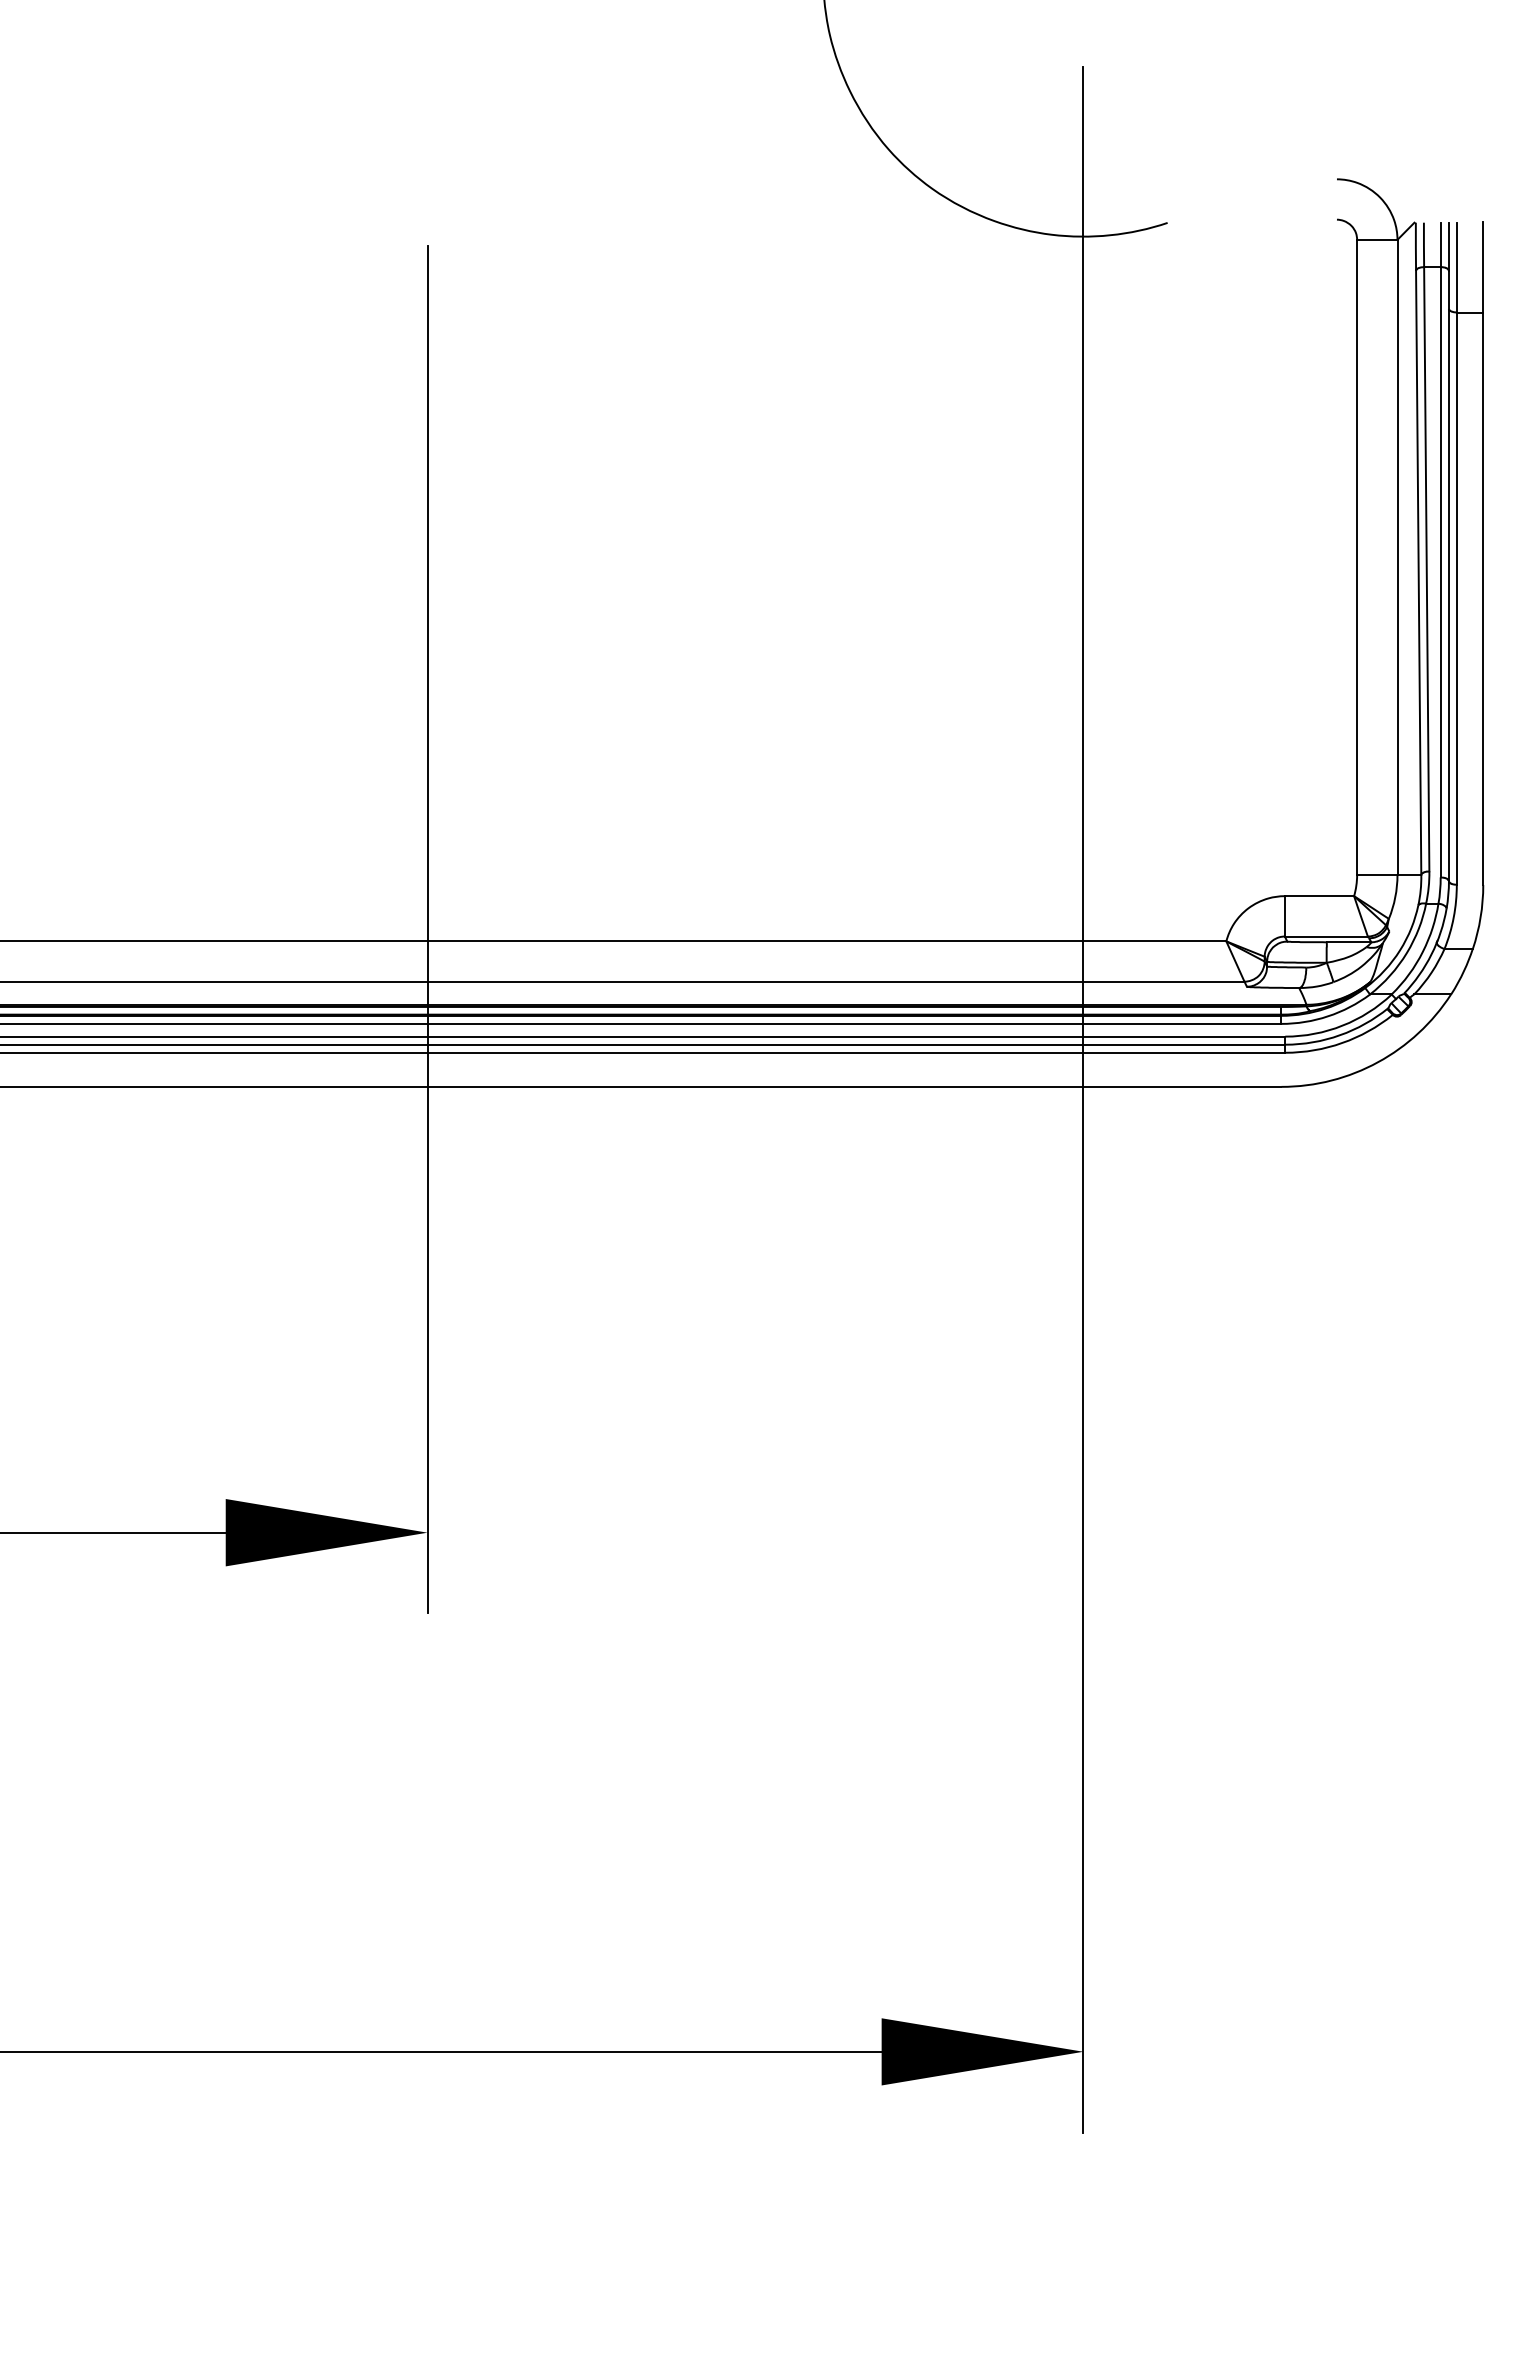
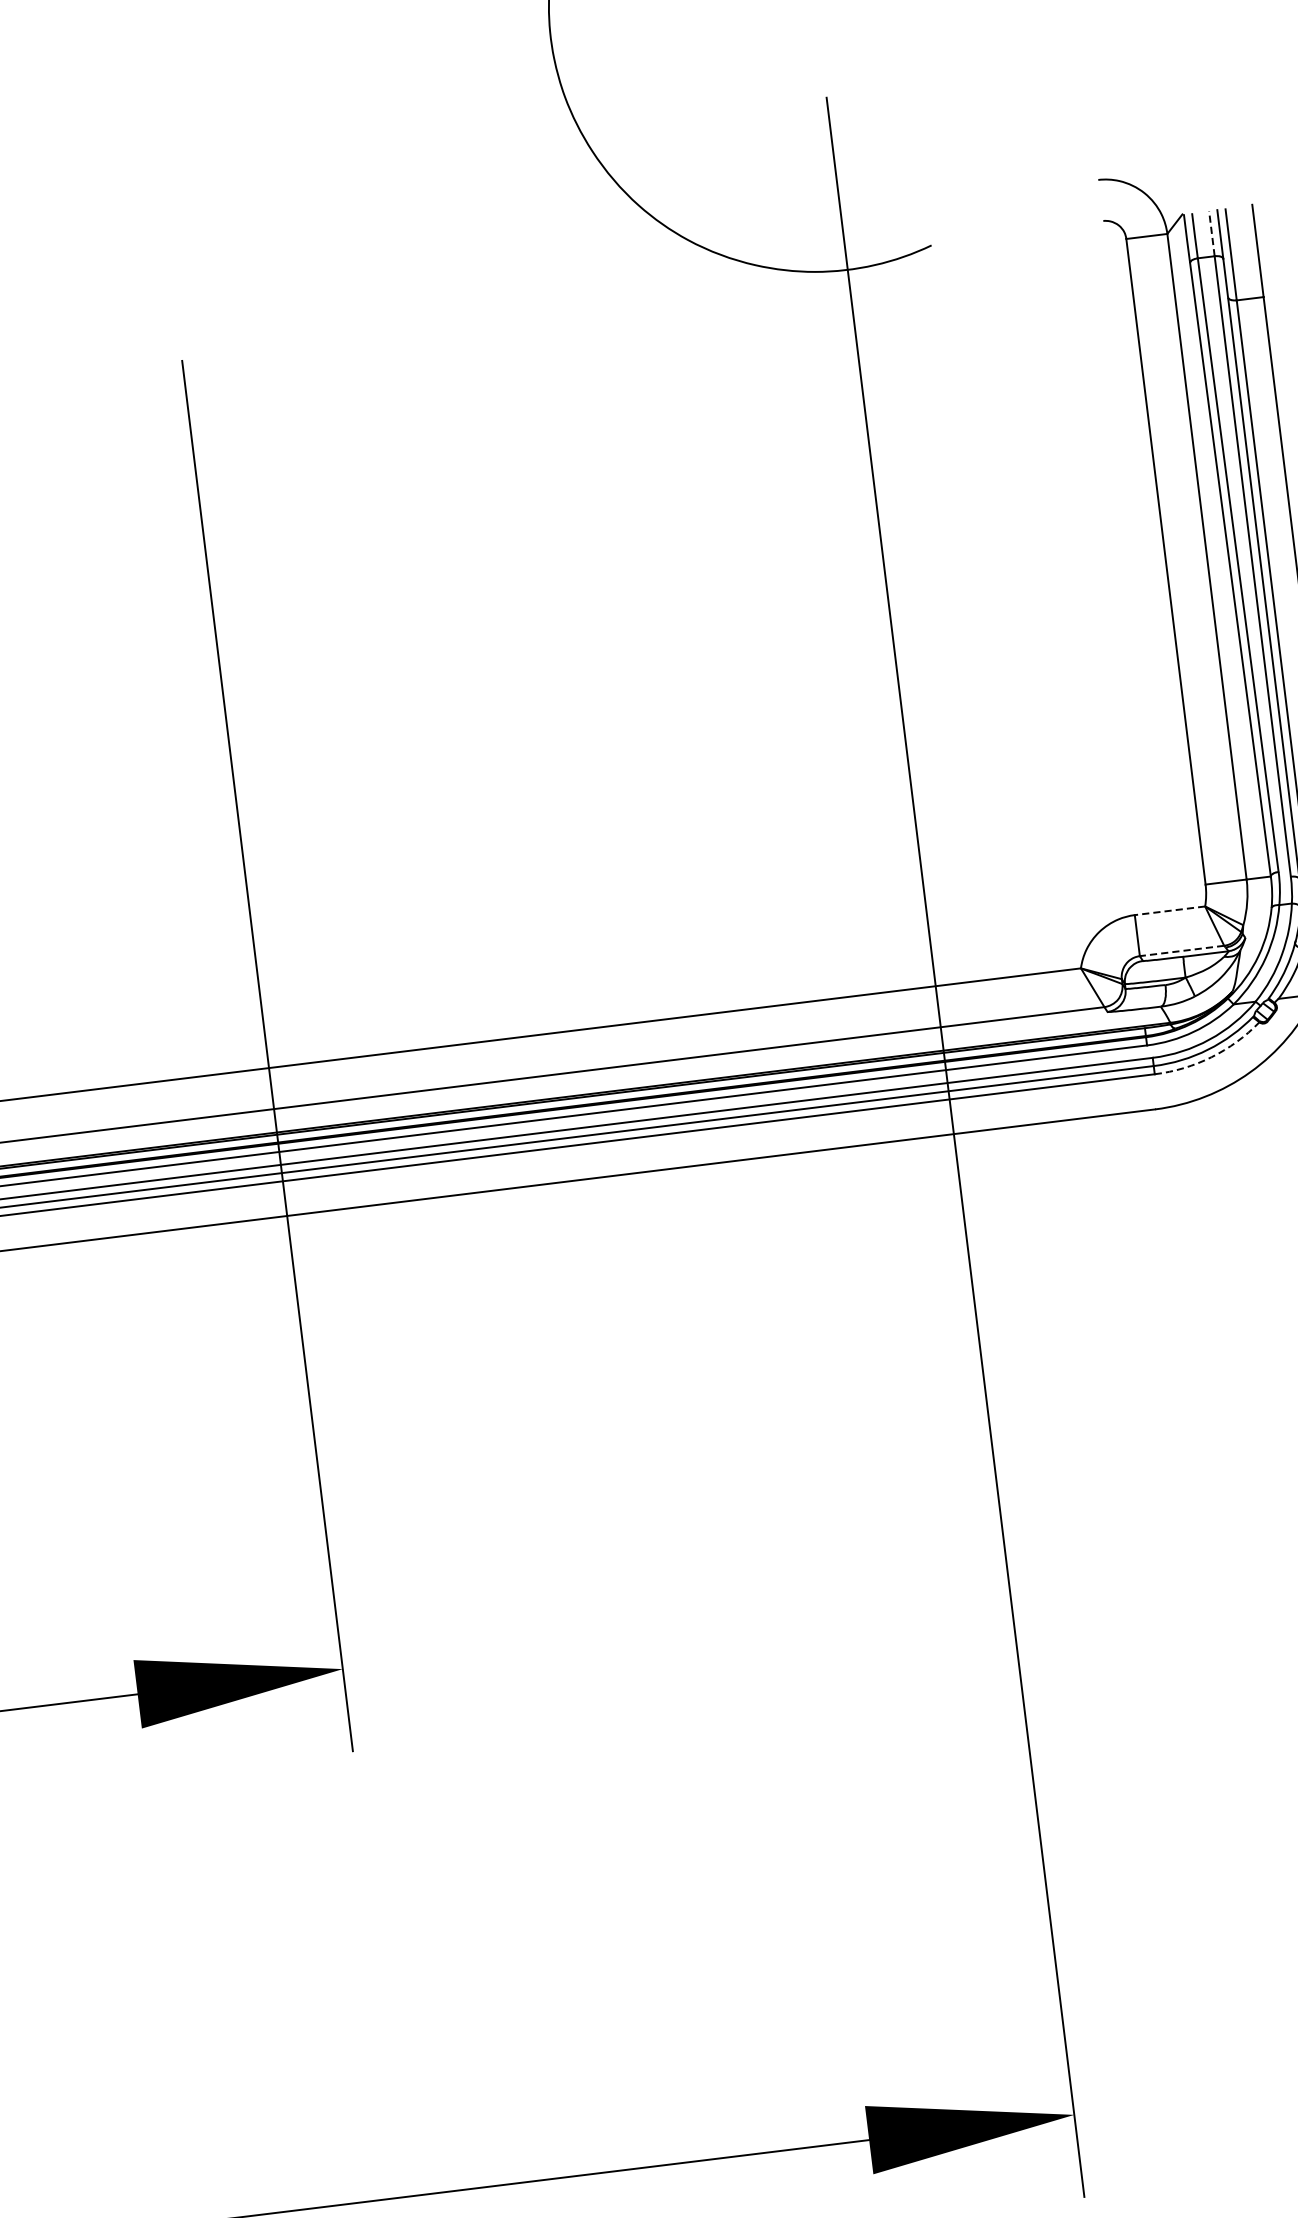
line: (1440, 244) -> (1211, 233), solid -> dashed
line: (1319, 896) -> (1170, 911), solid -> dashed
line: (1325, 936) -> (1181, 951), solid -> dashed
arc: (1342, 1043) -> (1211, 1057), solid -> dashed

